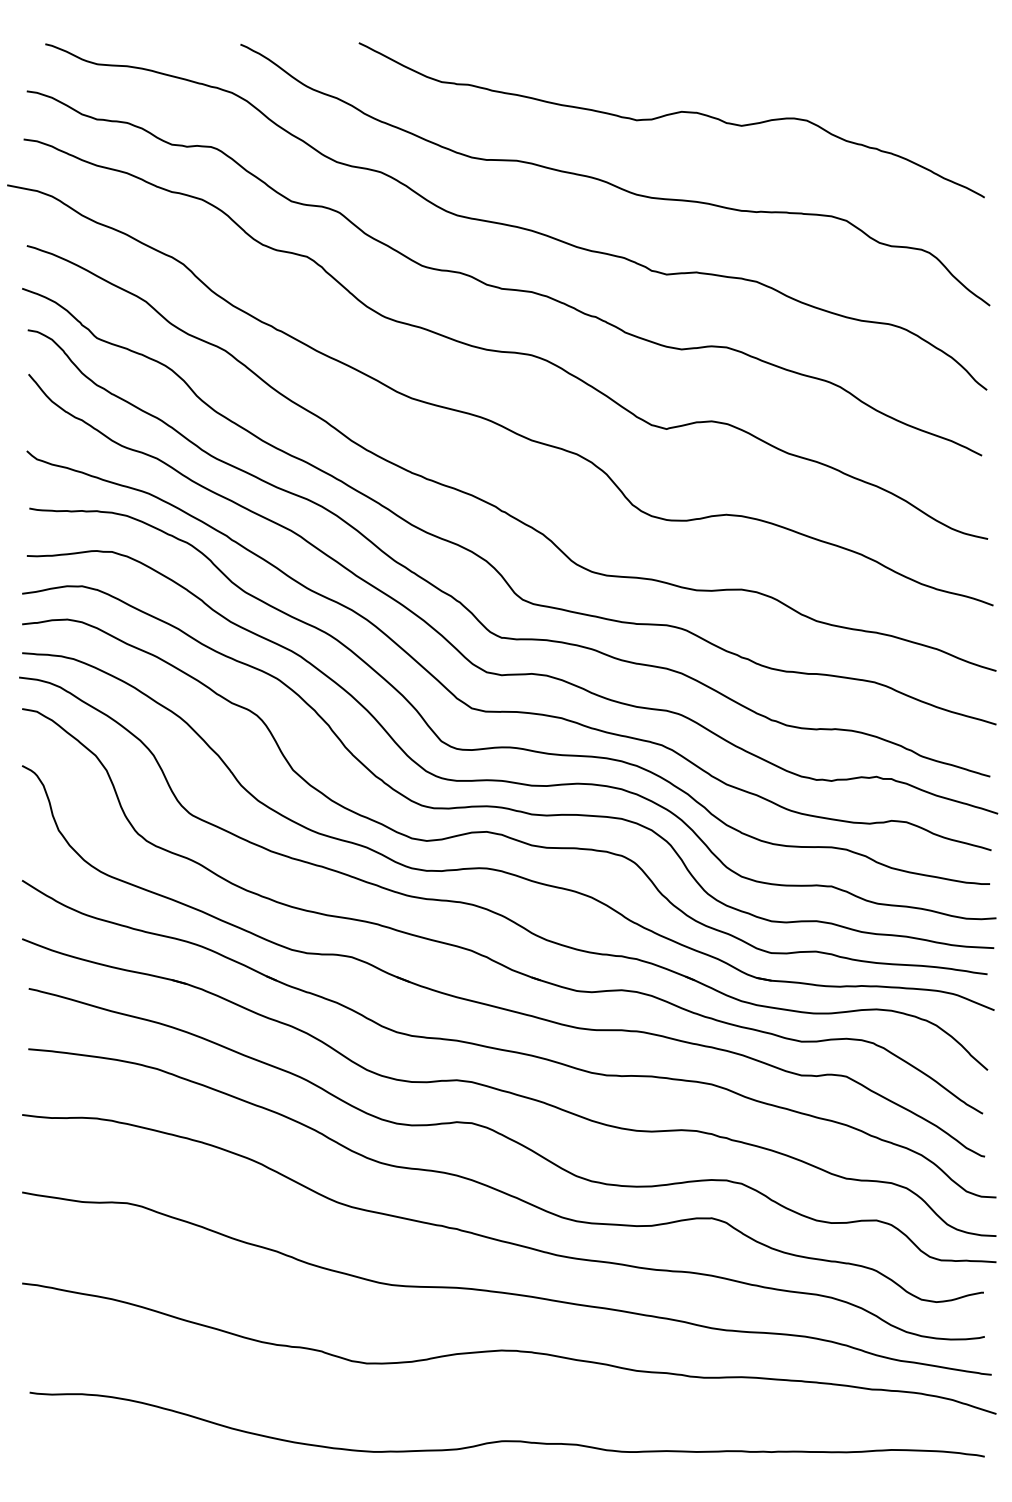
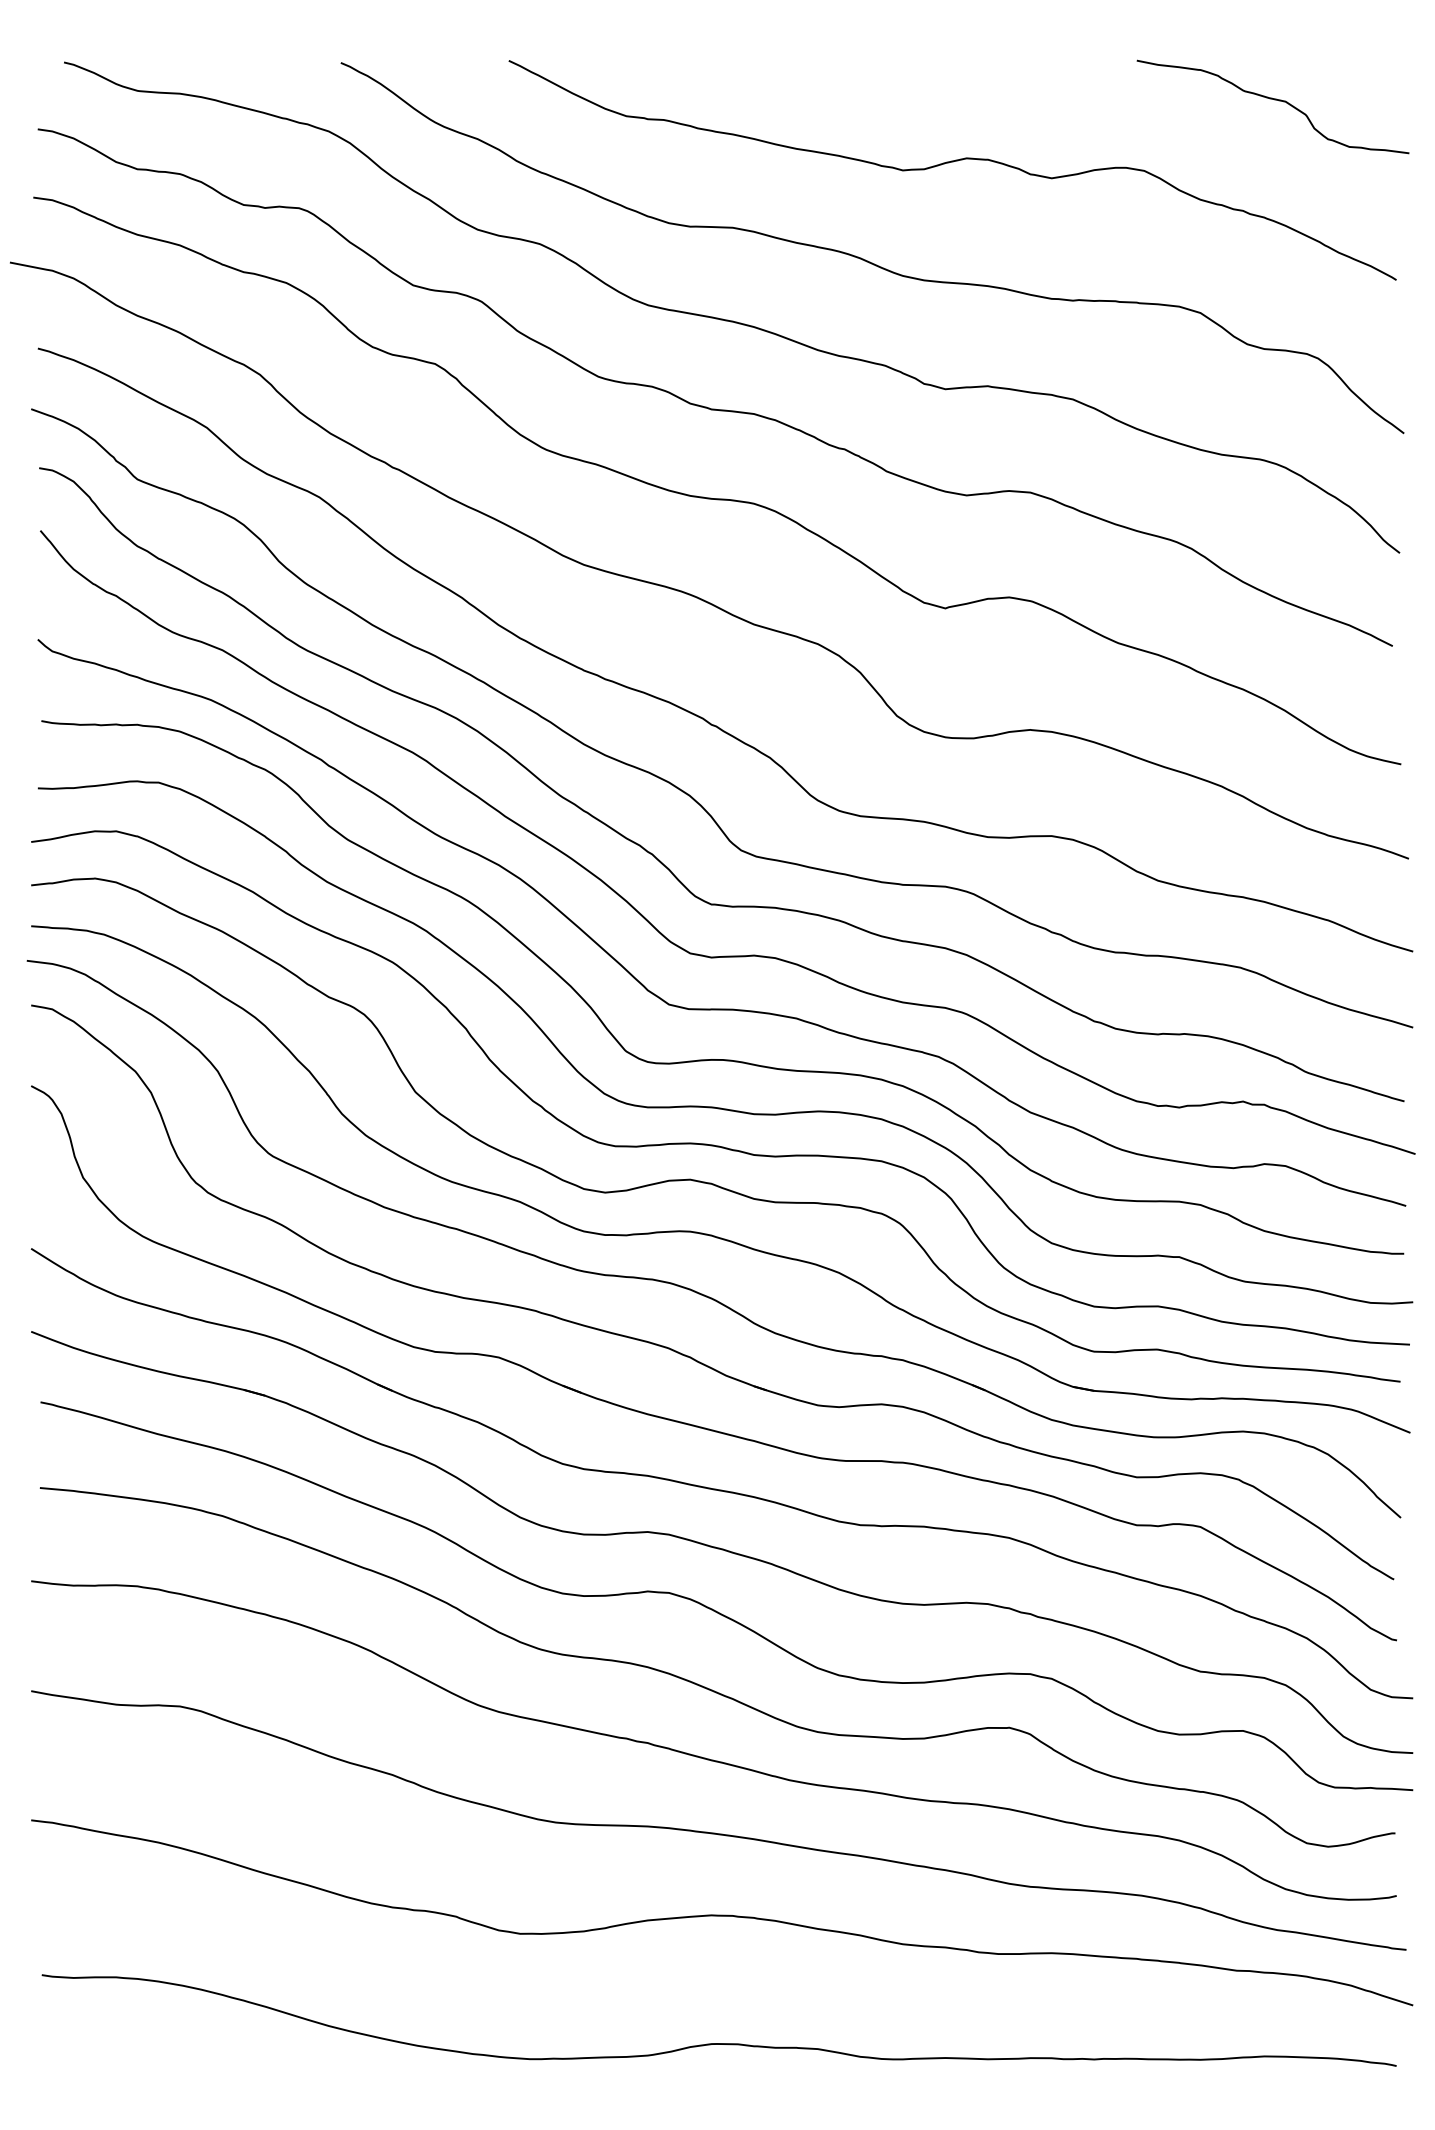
curve: (898, 71) -> (1274, 100), added

